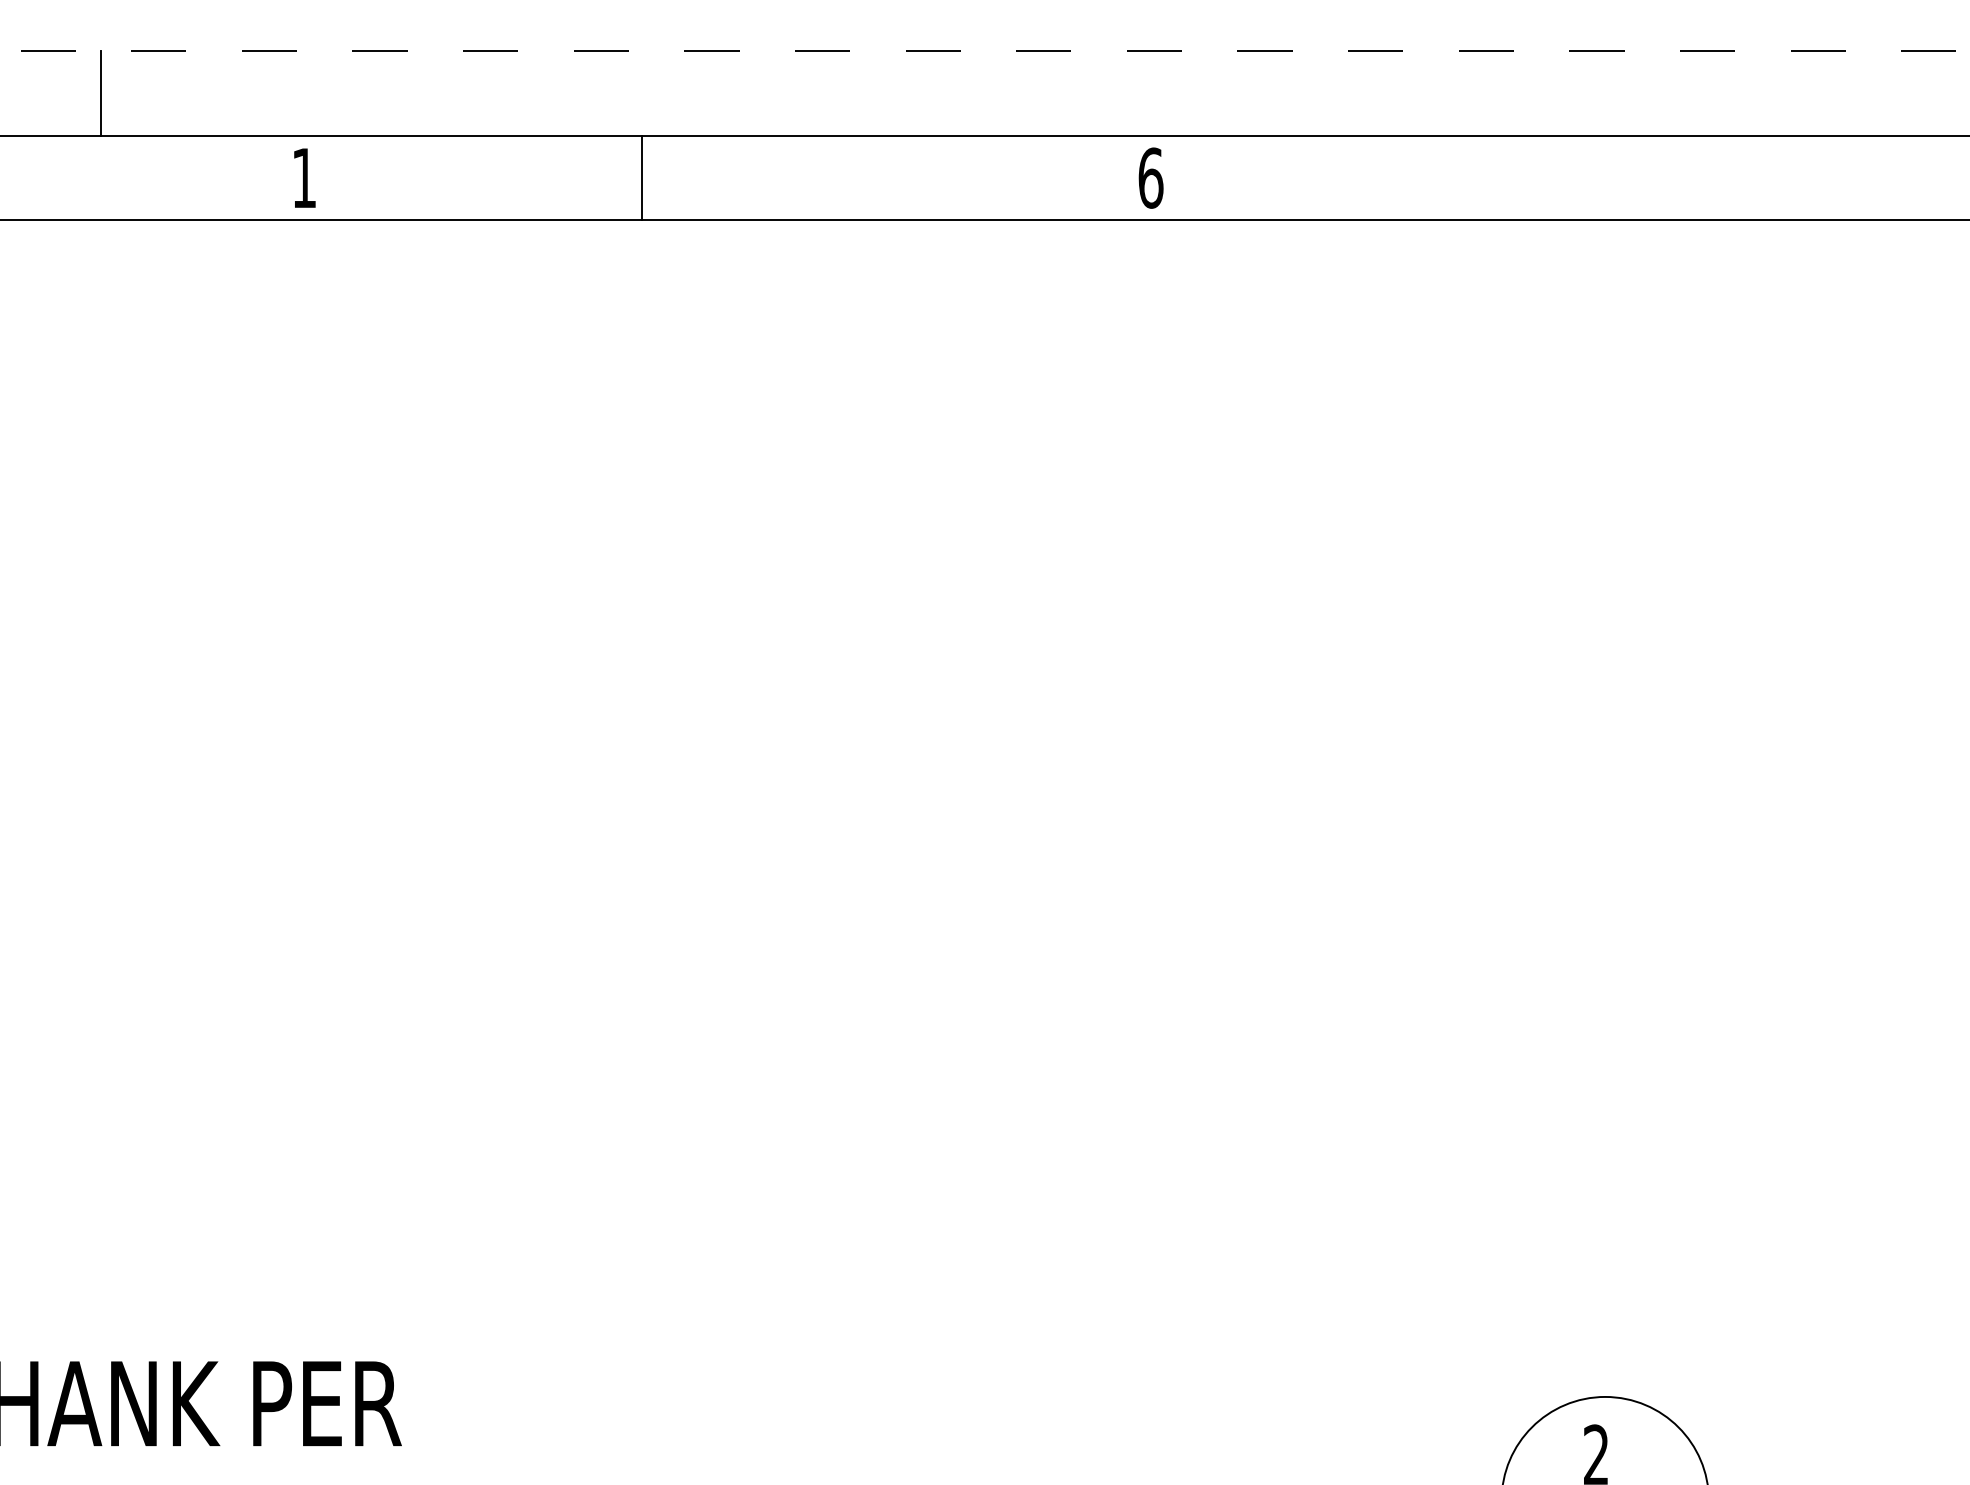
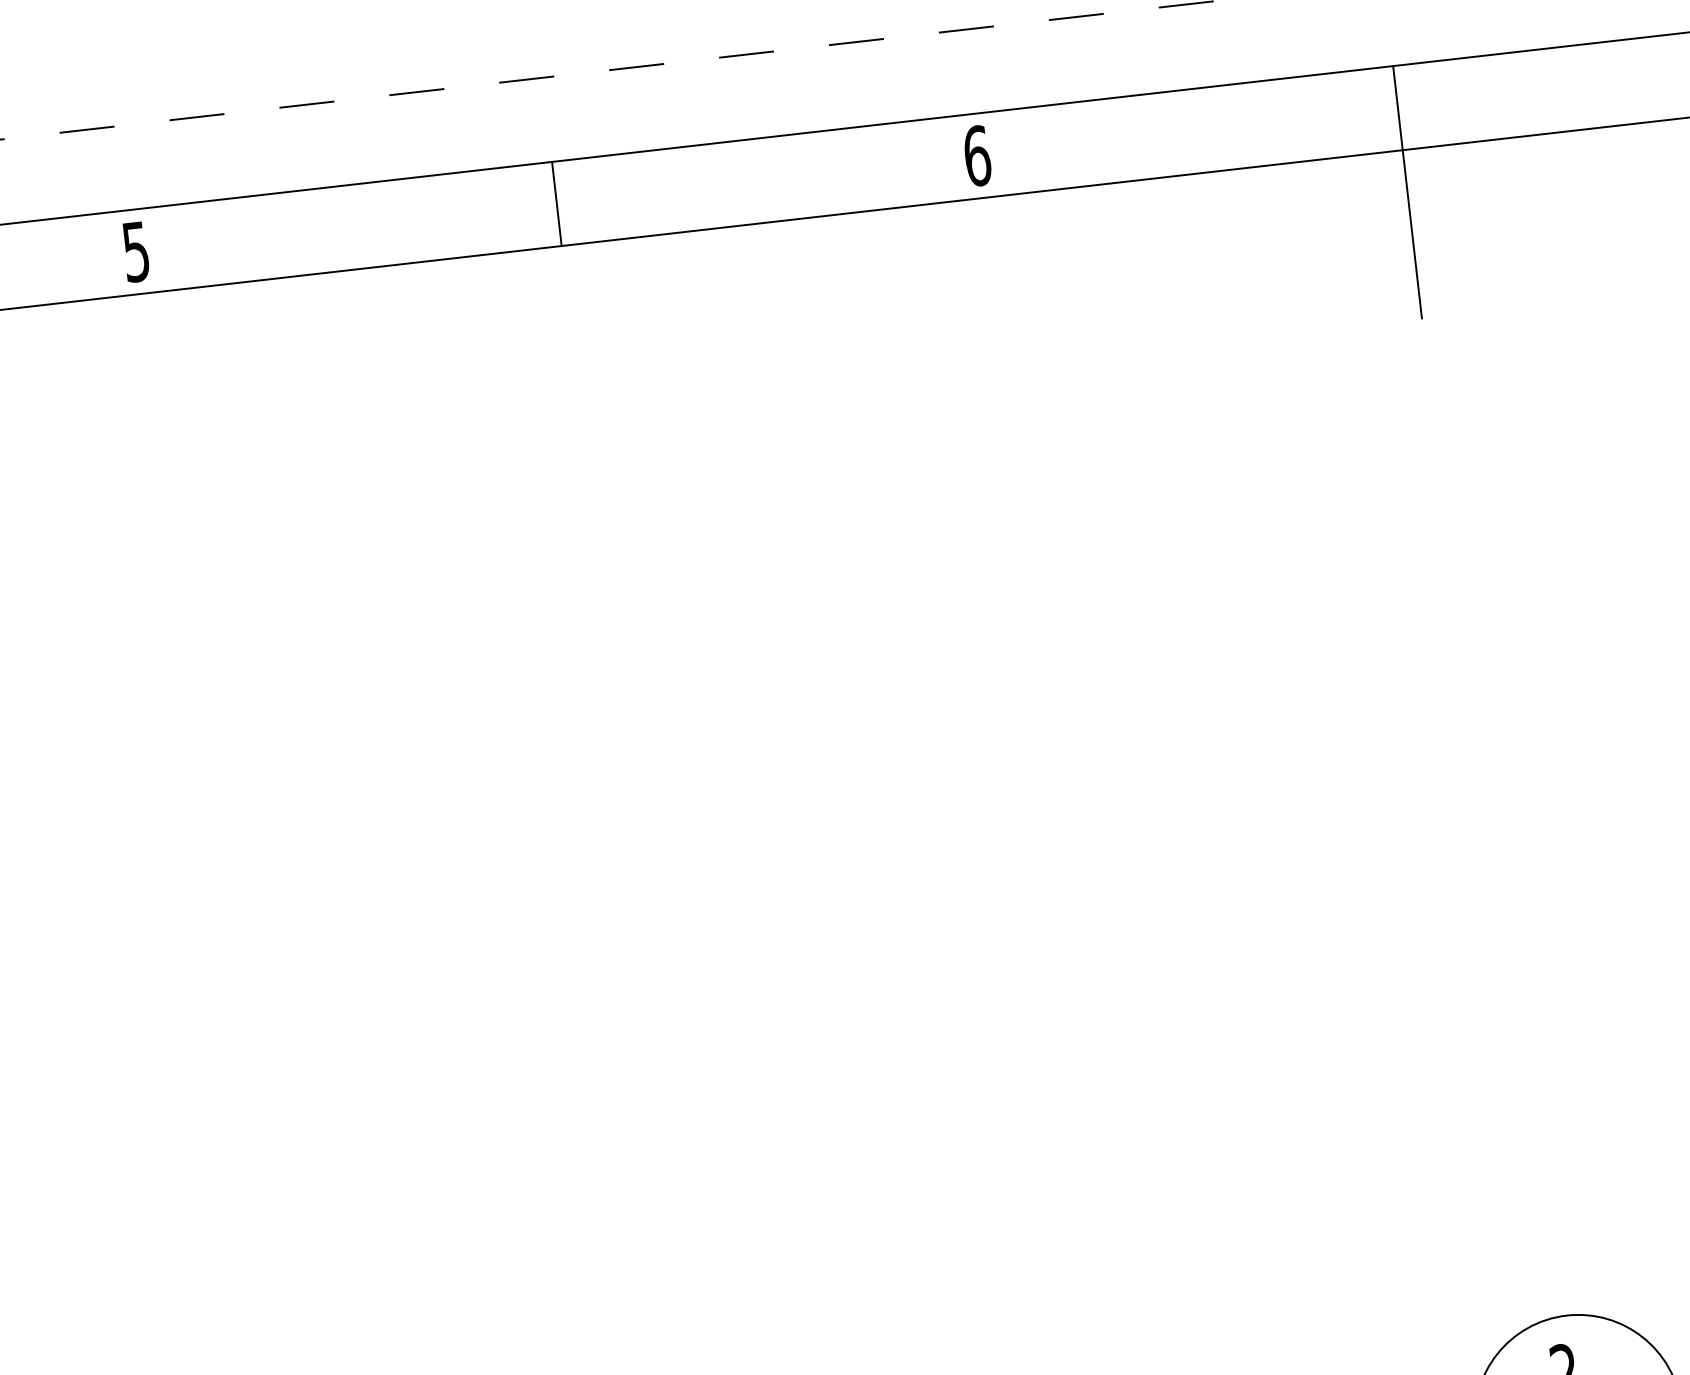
line: (641, 177) -> (556, 203), moved
text: (303, 178) -> (135, 252), 1 -> 5
line: (1574, 262) -> (1407, 191), added

